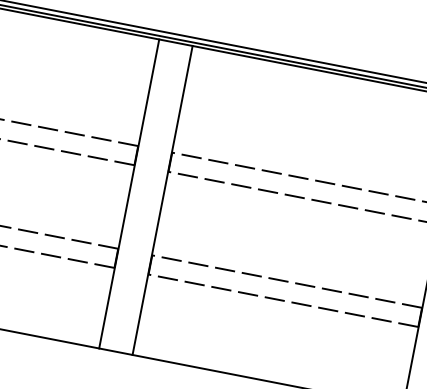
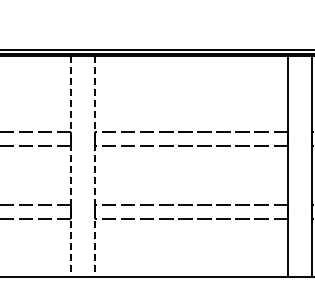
line: (129, 194) -> (71, 166), solid -> dashed
line: (163, 200) -> (95, 166), solid -> dashed

